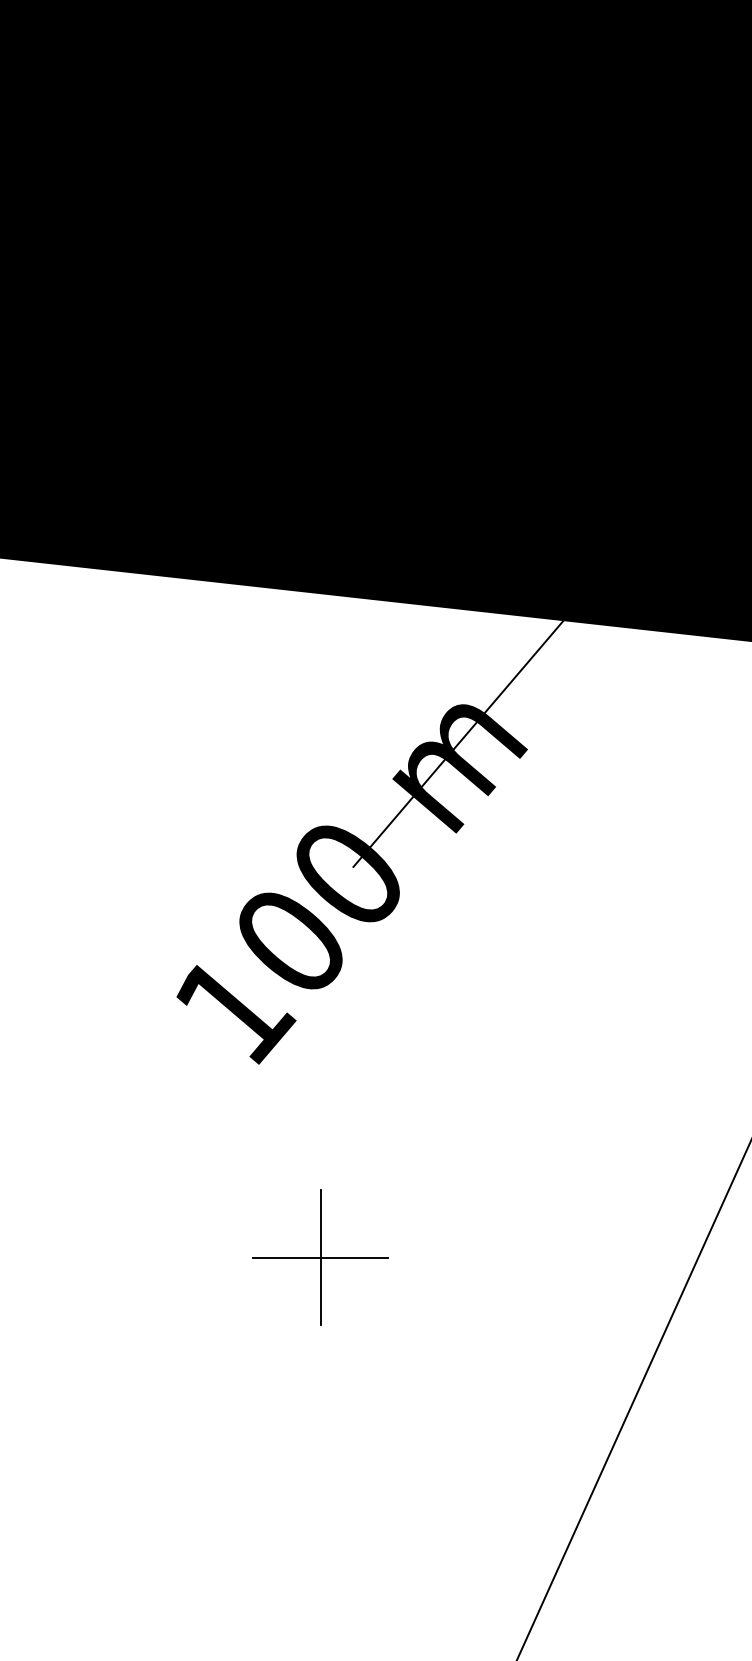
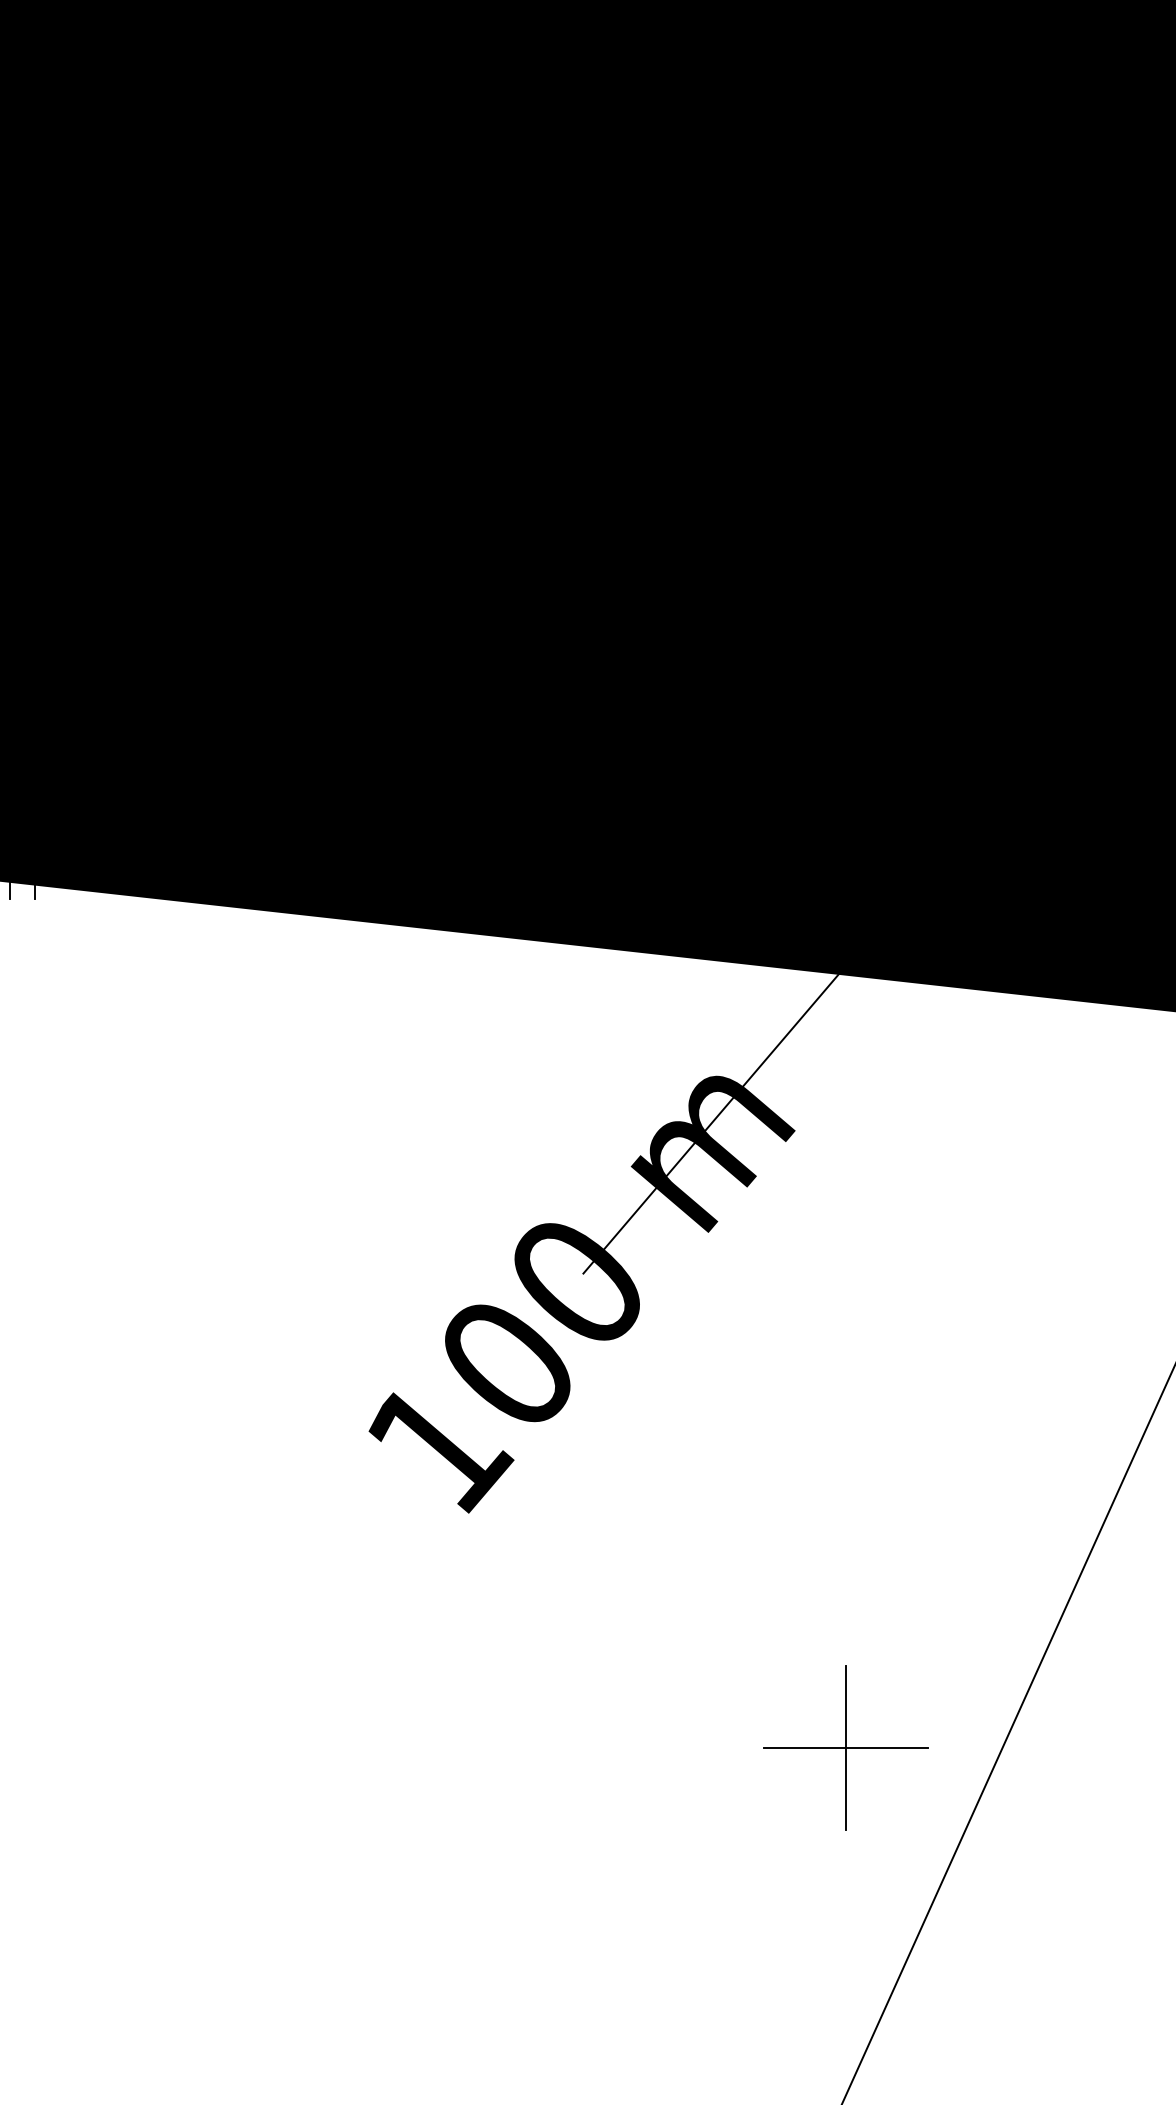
part: (320, 1257) -> (845, 1747), moved

